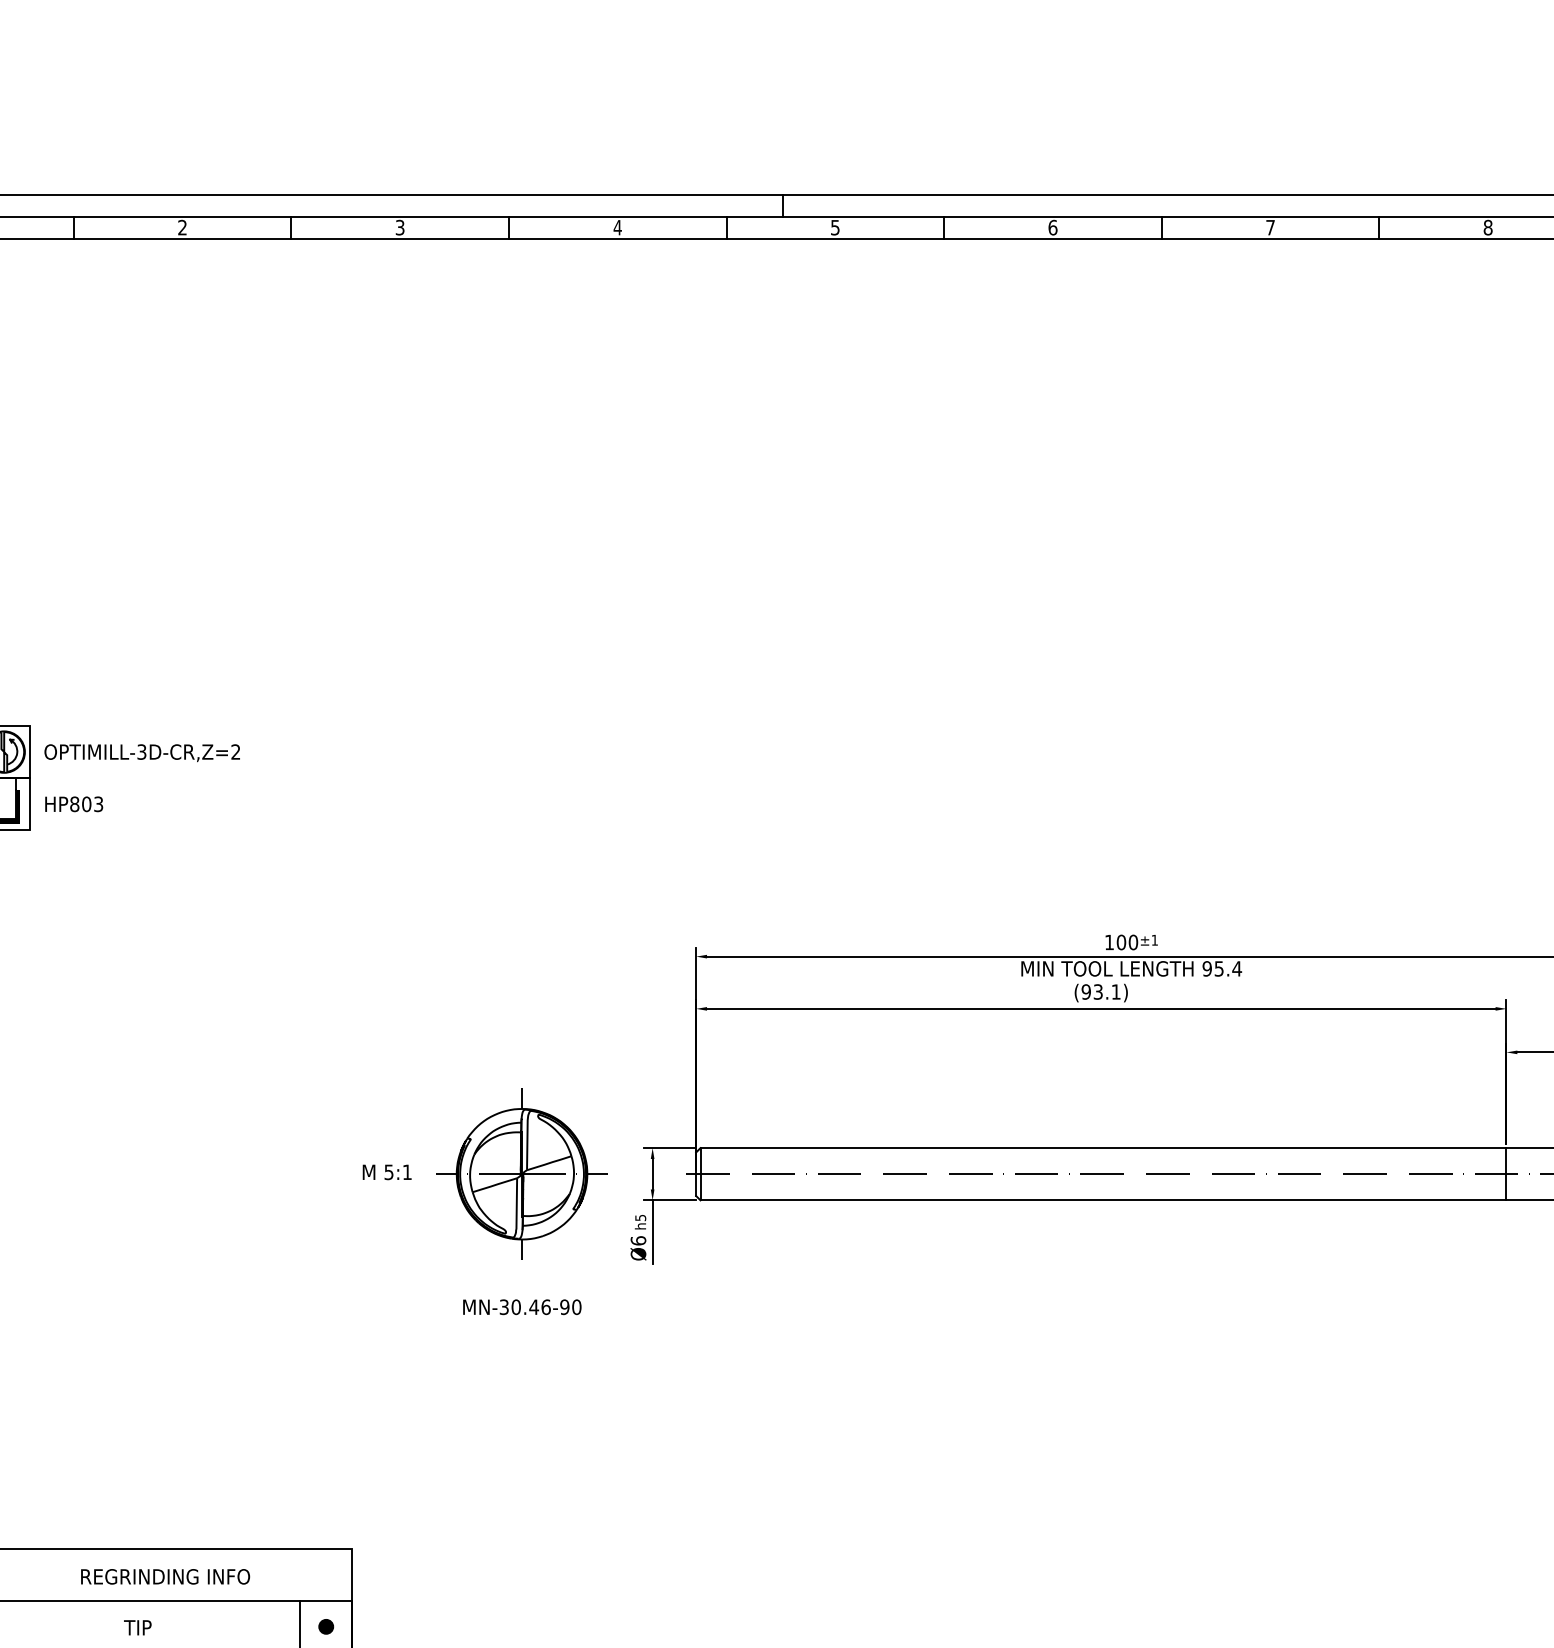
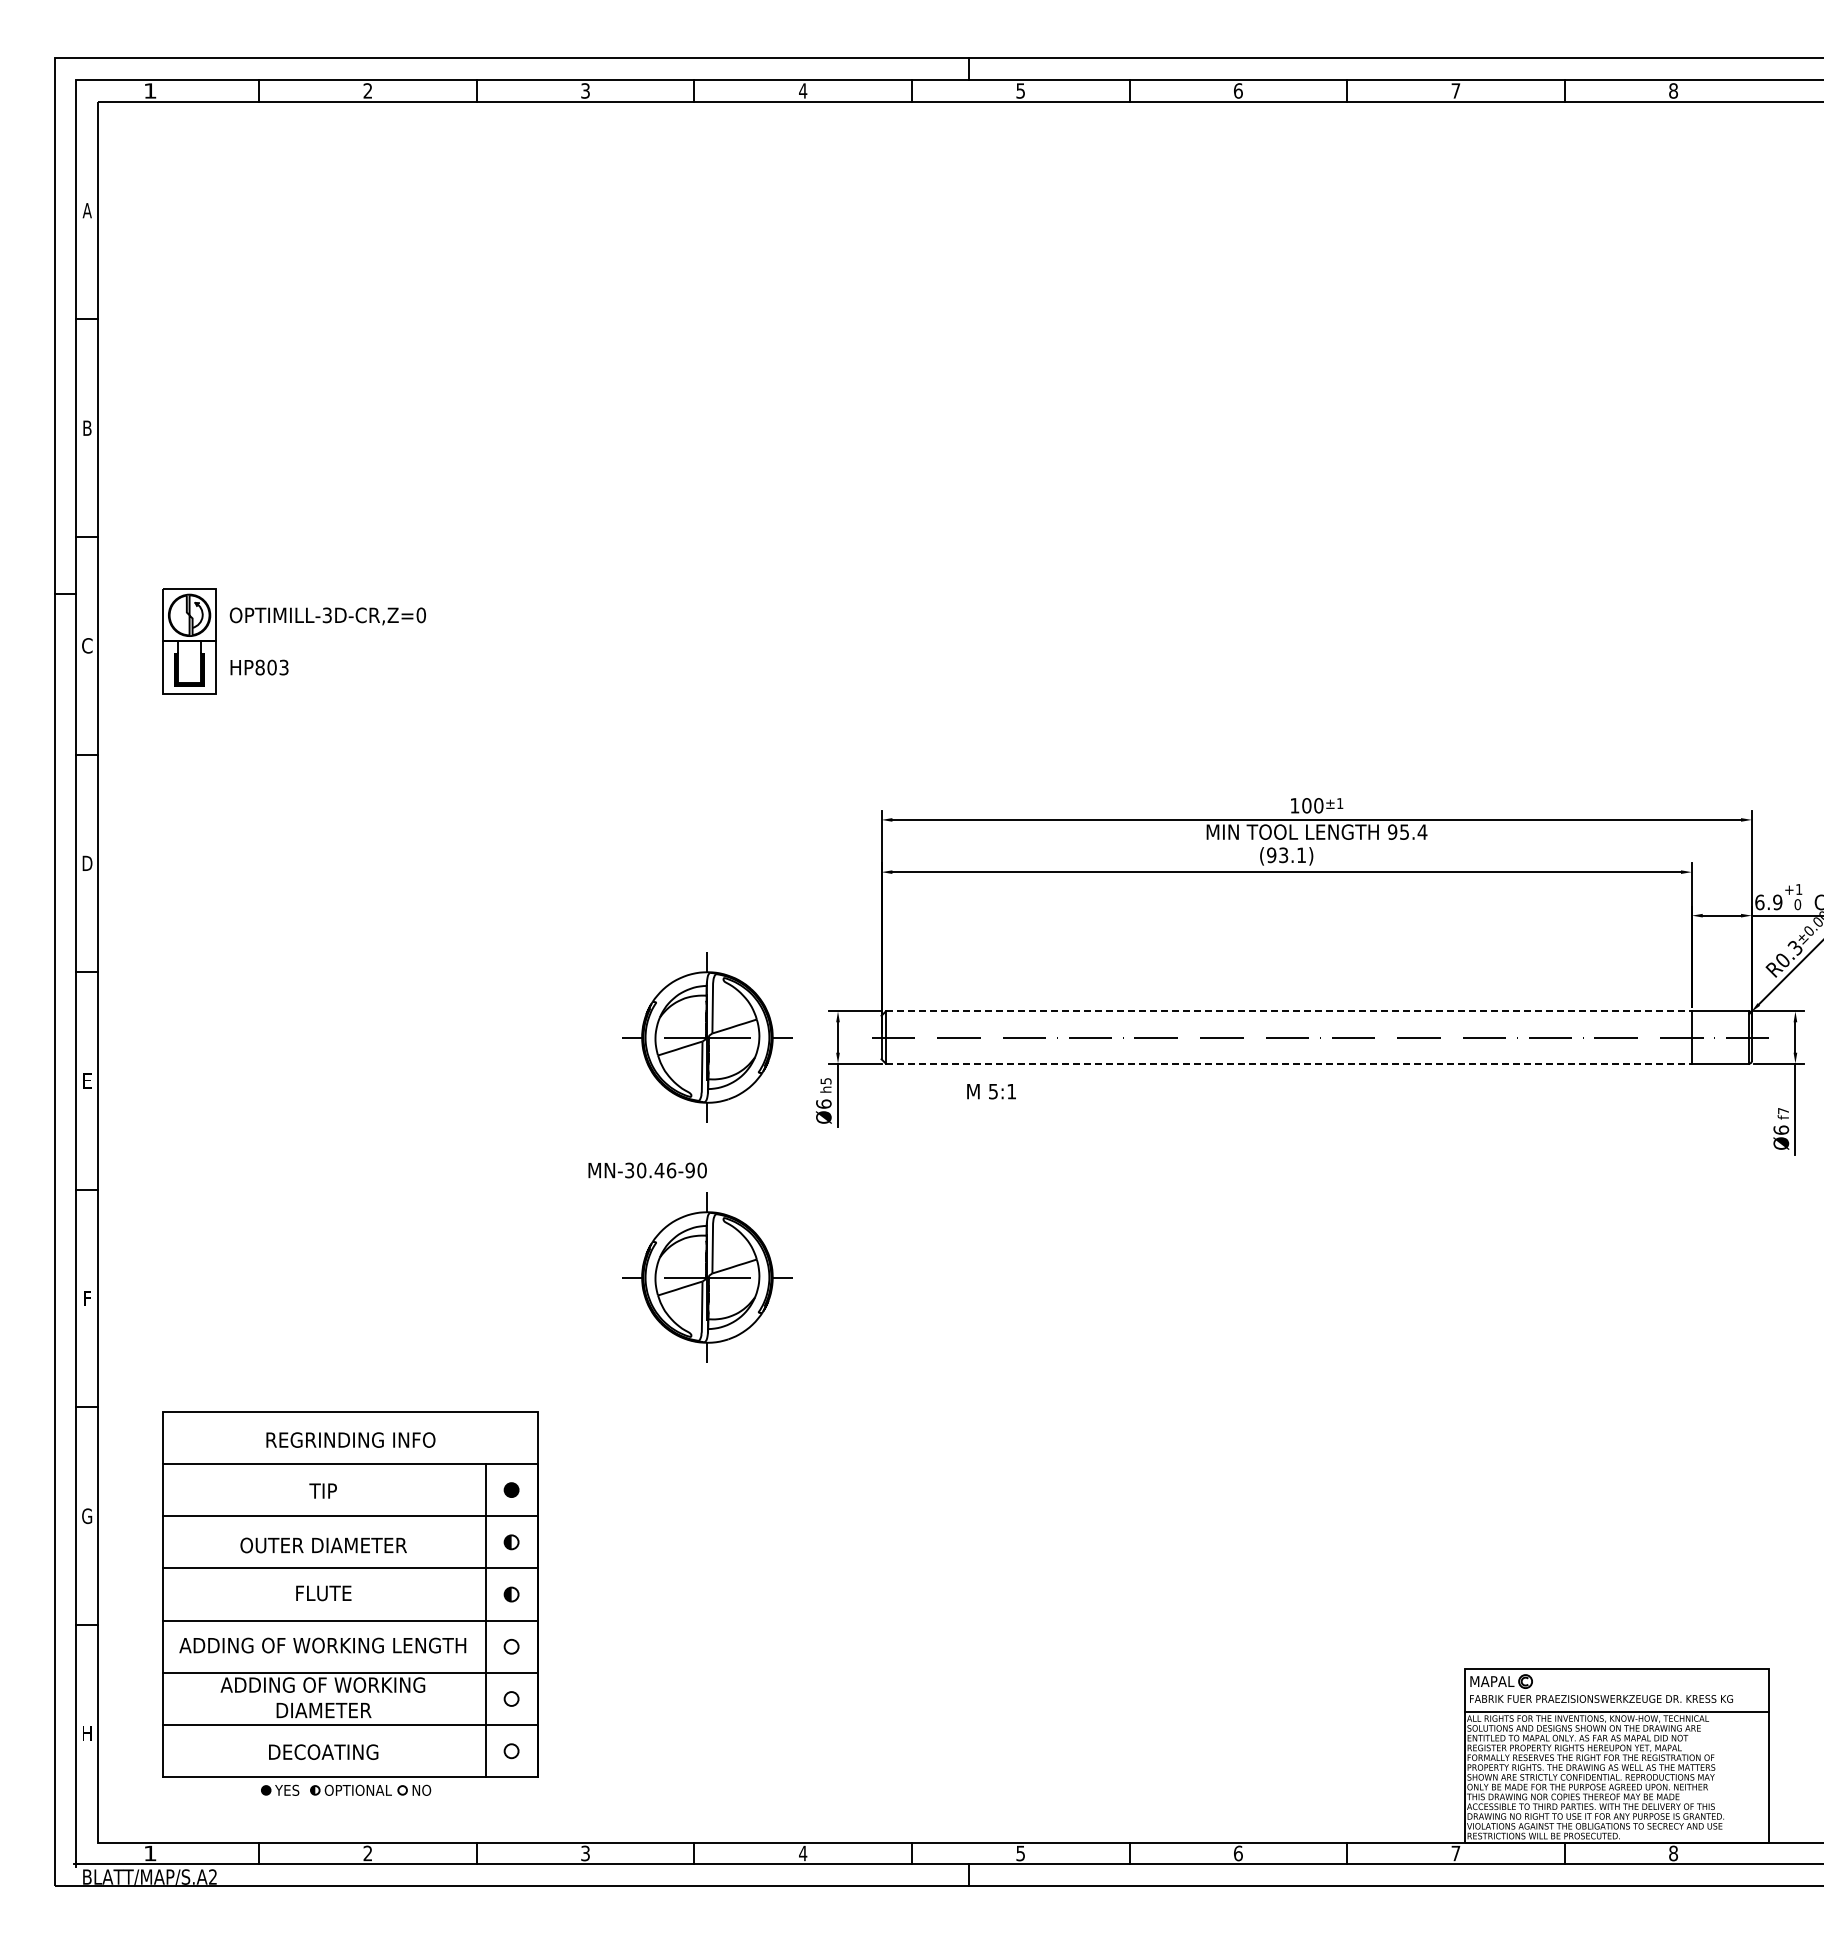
text: (235, 752) -> (420, 615), OPTIMILL-3D-CR,Z=2 -> OPTIMILL-3D-CR,Z=0
line: (1103, 1148) -> (1288, 1011), solid -> dashed
text: (387, 1172) -> (991, 1091), moved
line: (1103, 1200) -> (1288, 1063), solid -> dashed
text: (522, 1307) -> (647, 1170), moved
part: (522, 1414) -> (707, 1277), added

